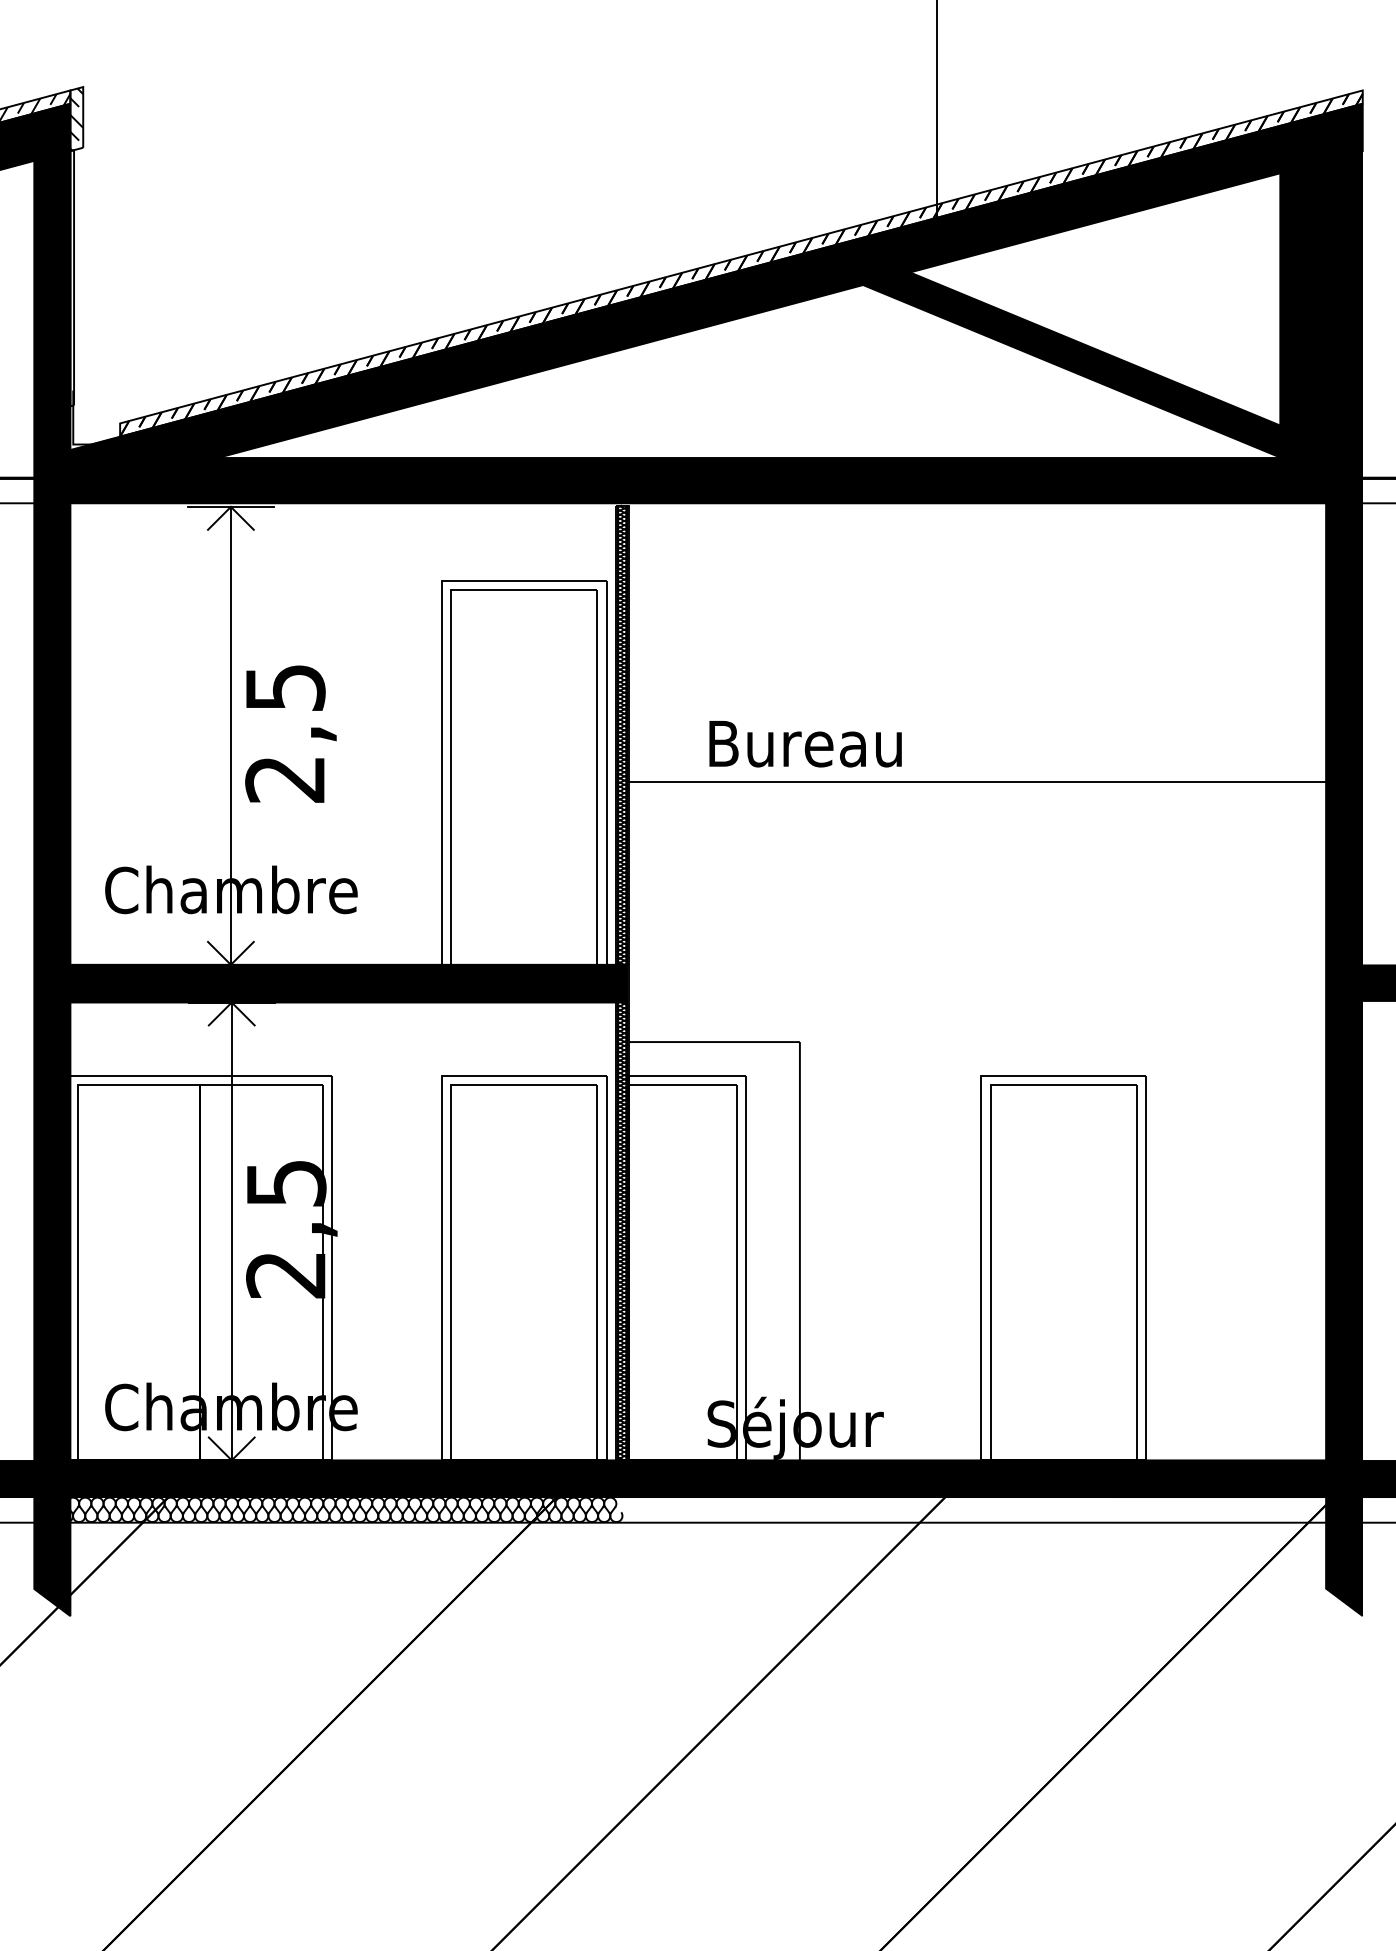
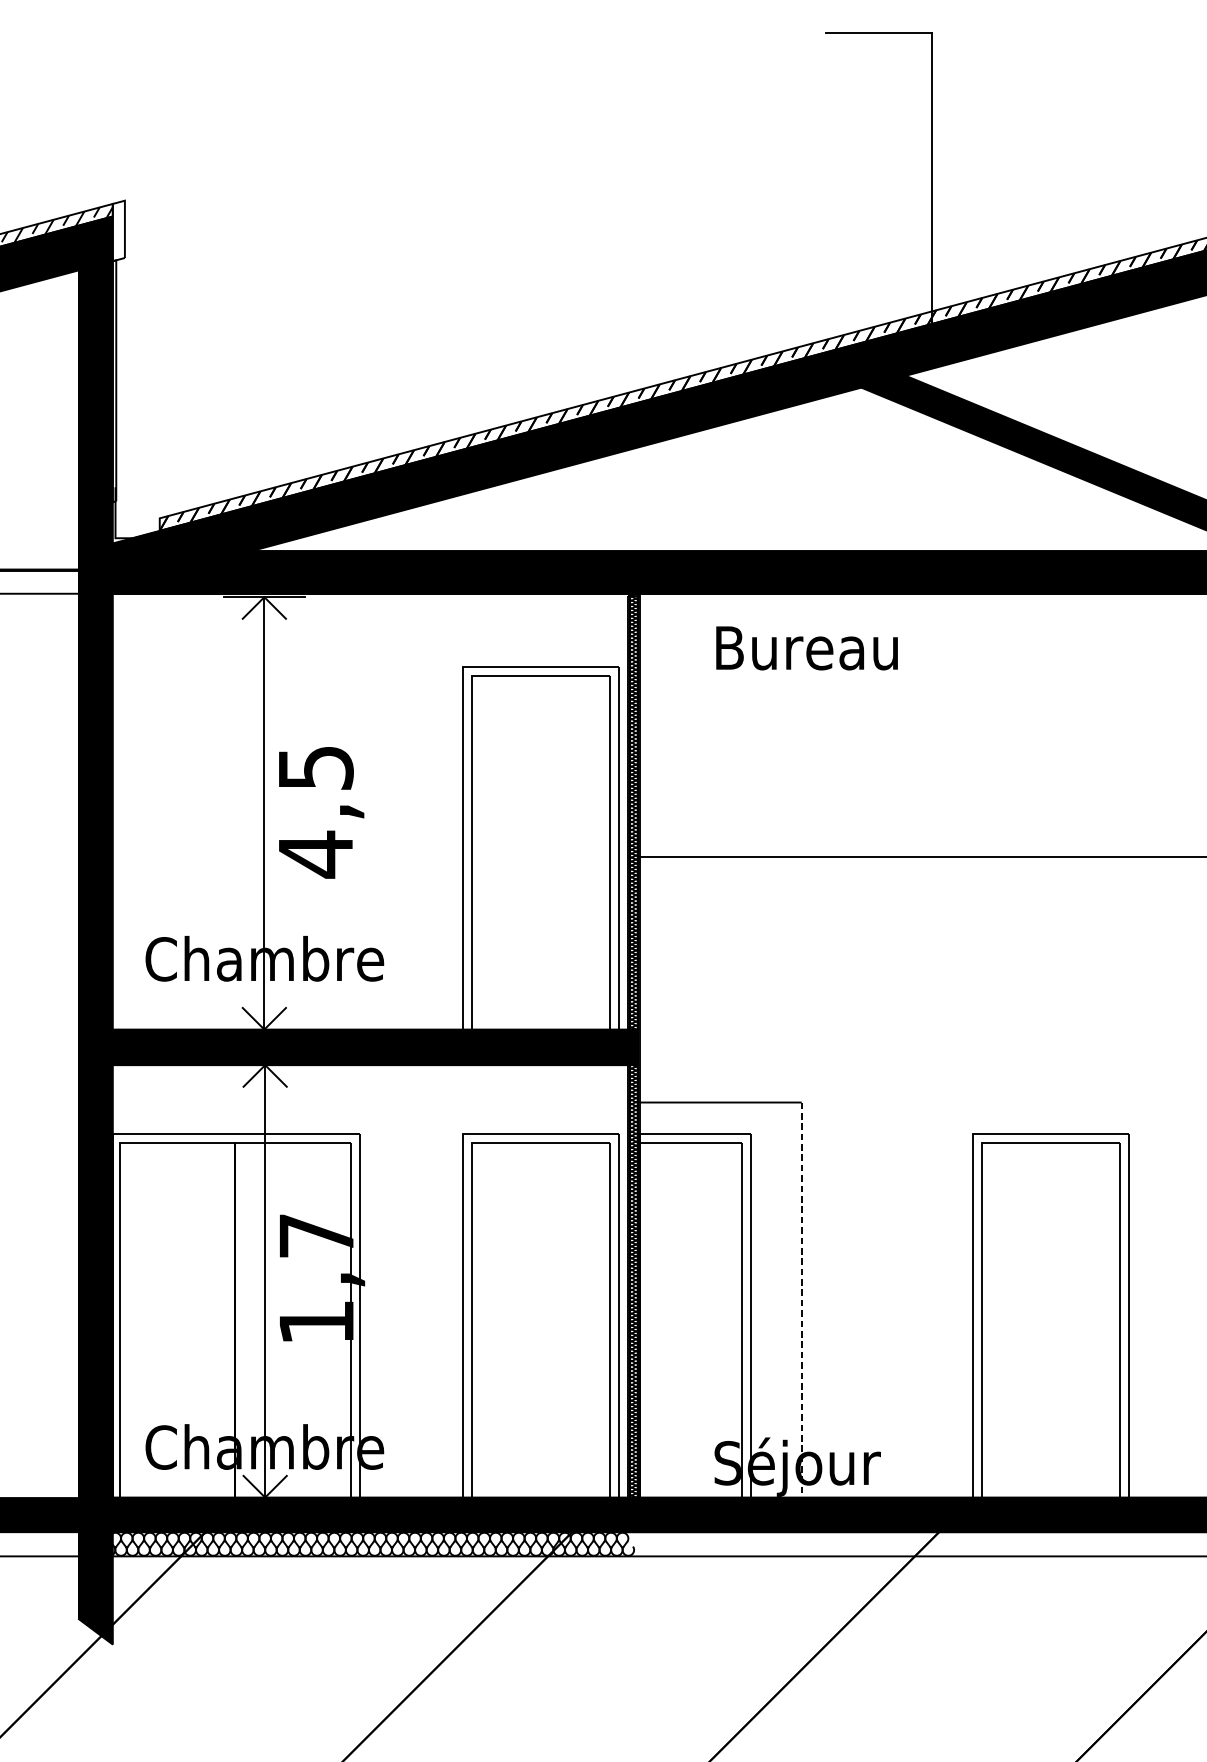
hatch: (76, 119) -> (118, 231), removed
text: (805, 744) -> (806, 648), moved
text: (284, 779) -> (314, 854), 2,5 -> 4,5
text: (286, 1229) -> (316, 1279), 2,5 -> 1,7
line: (799, 1251) -> (801, 1300), solid -> dashed

